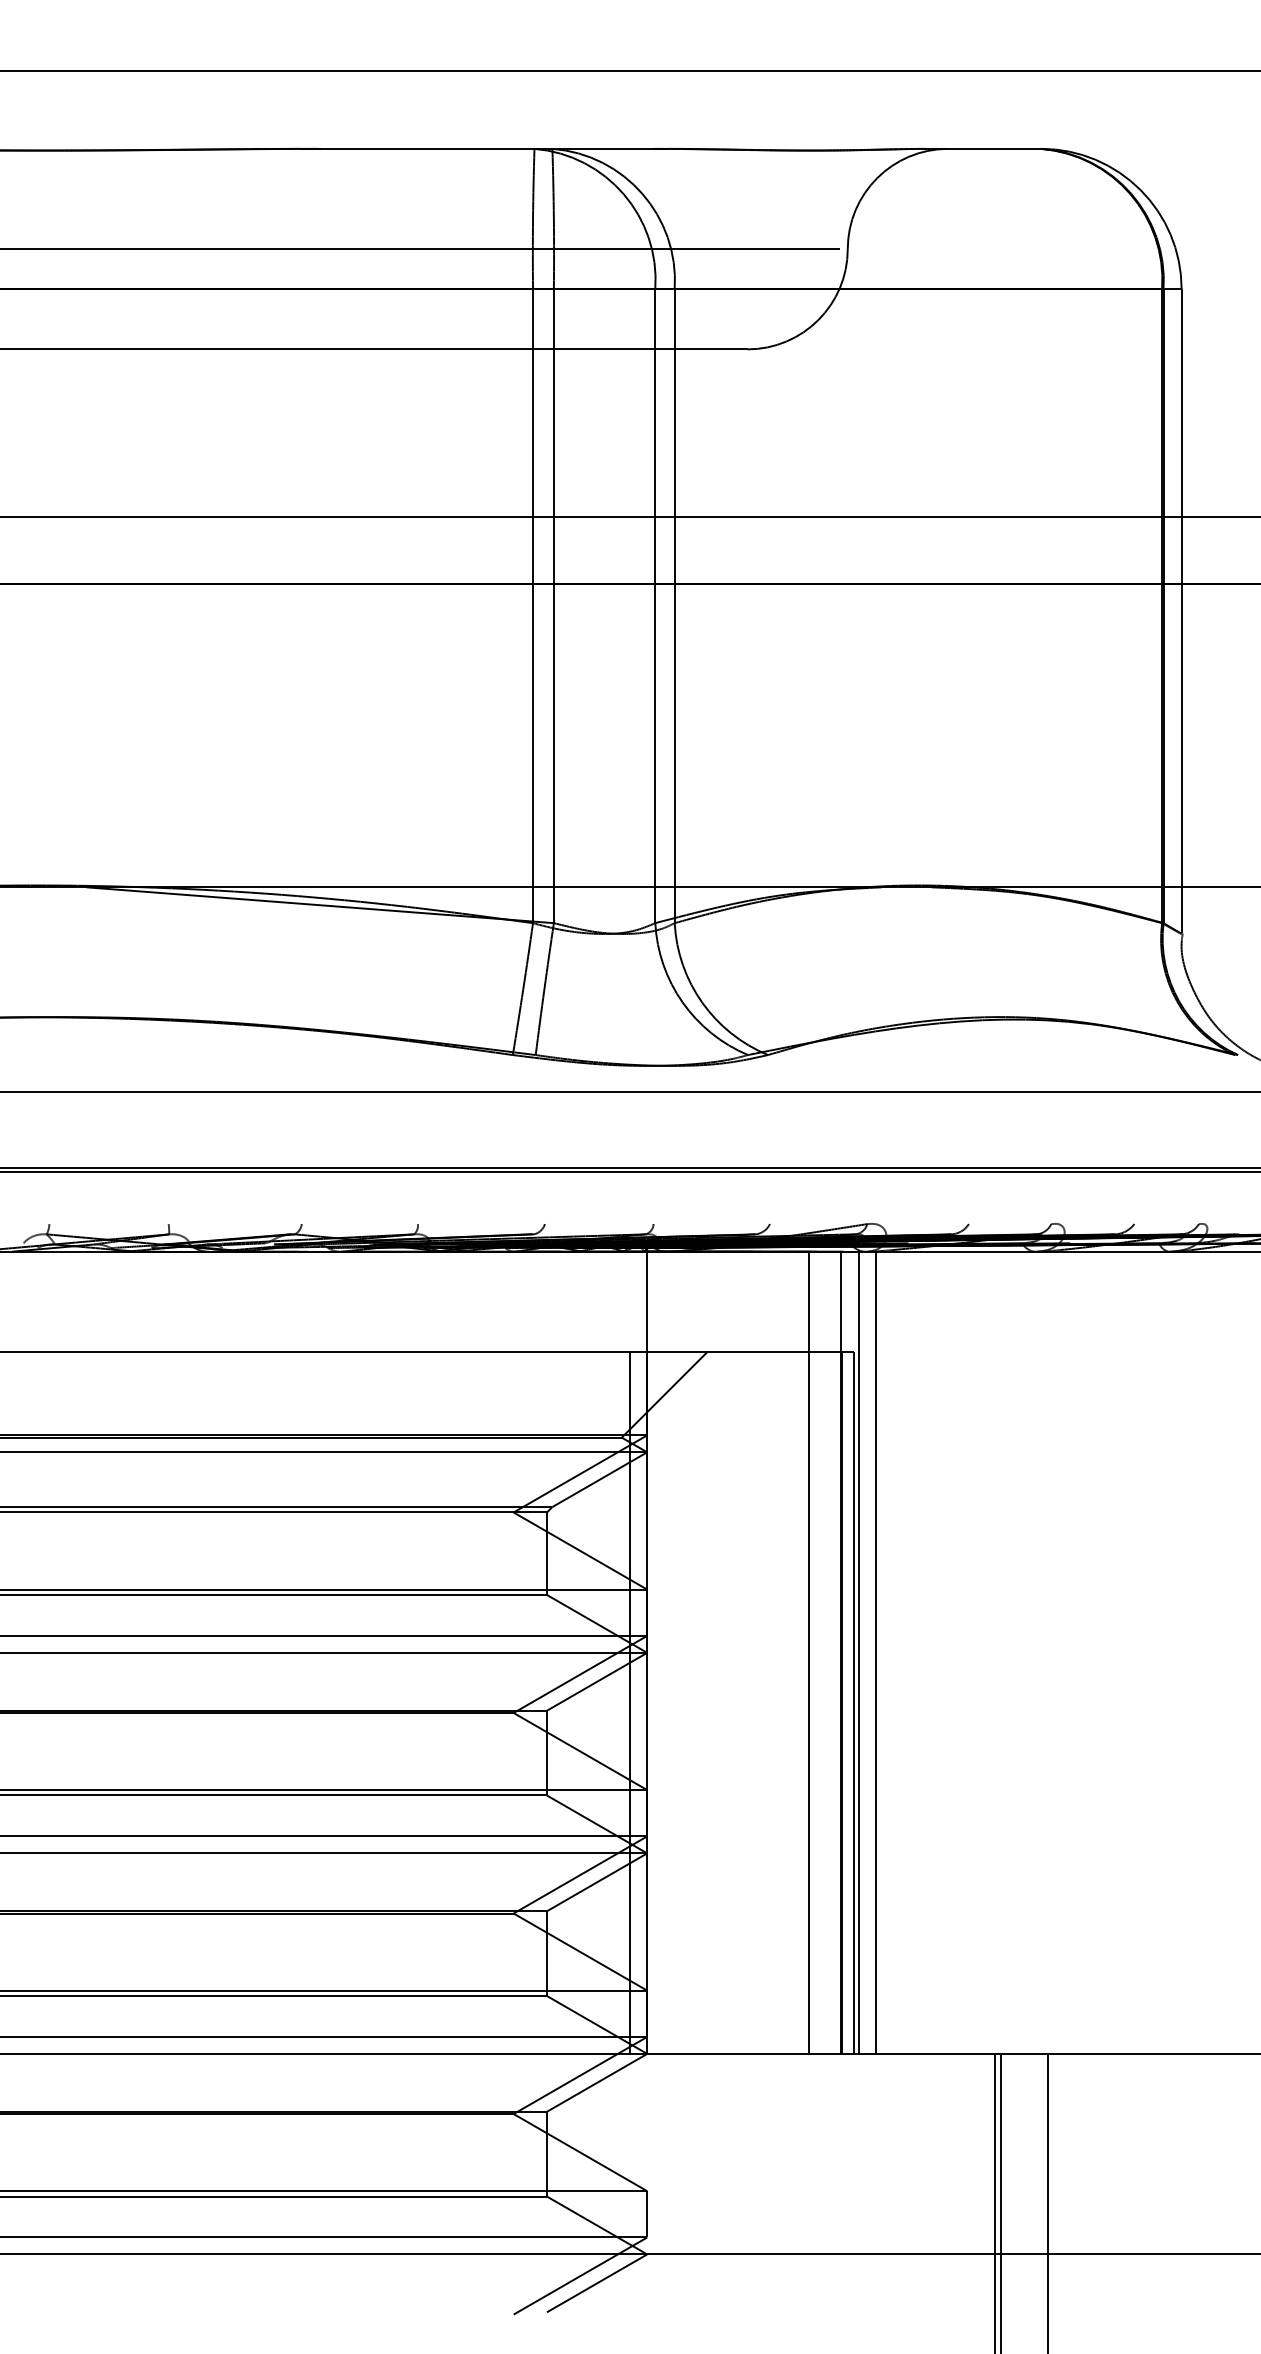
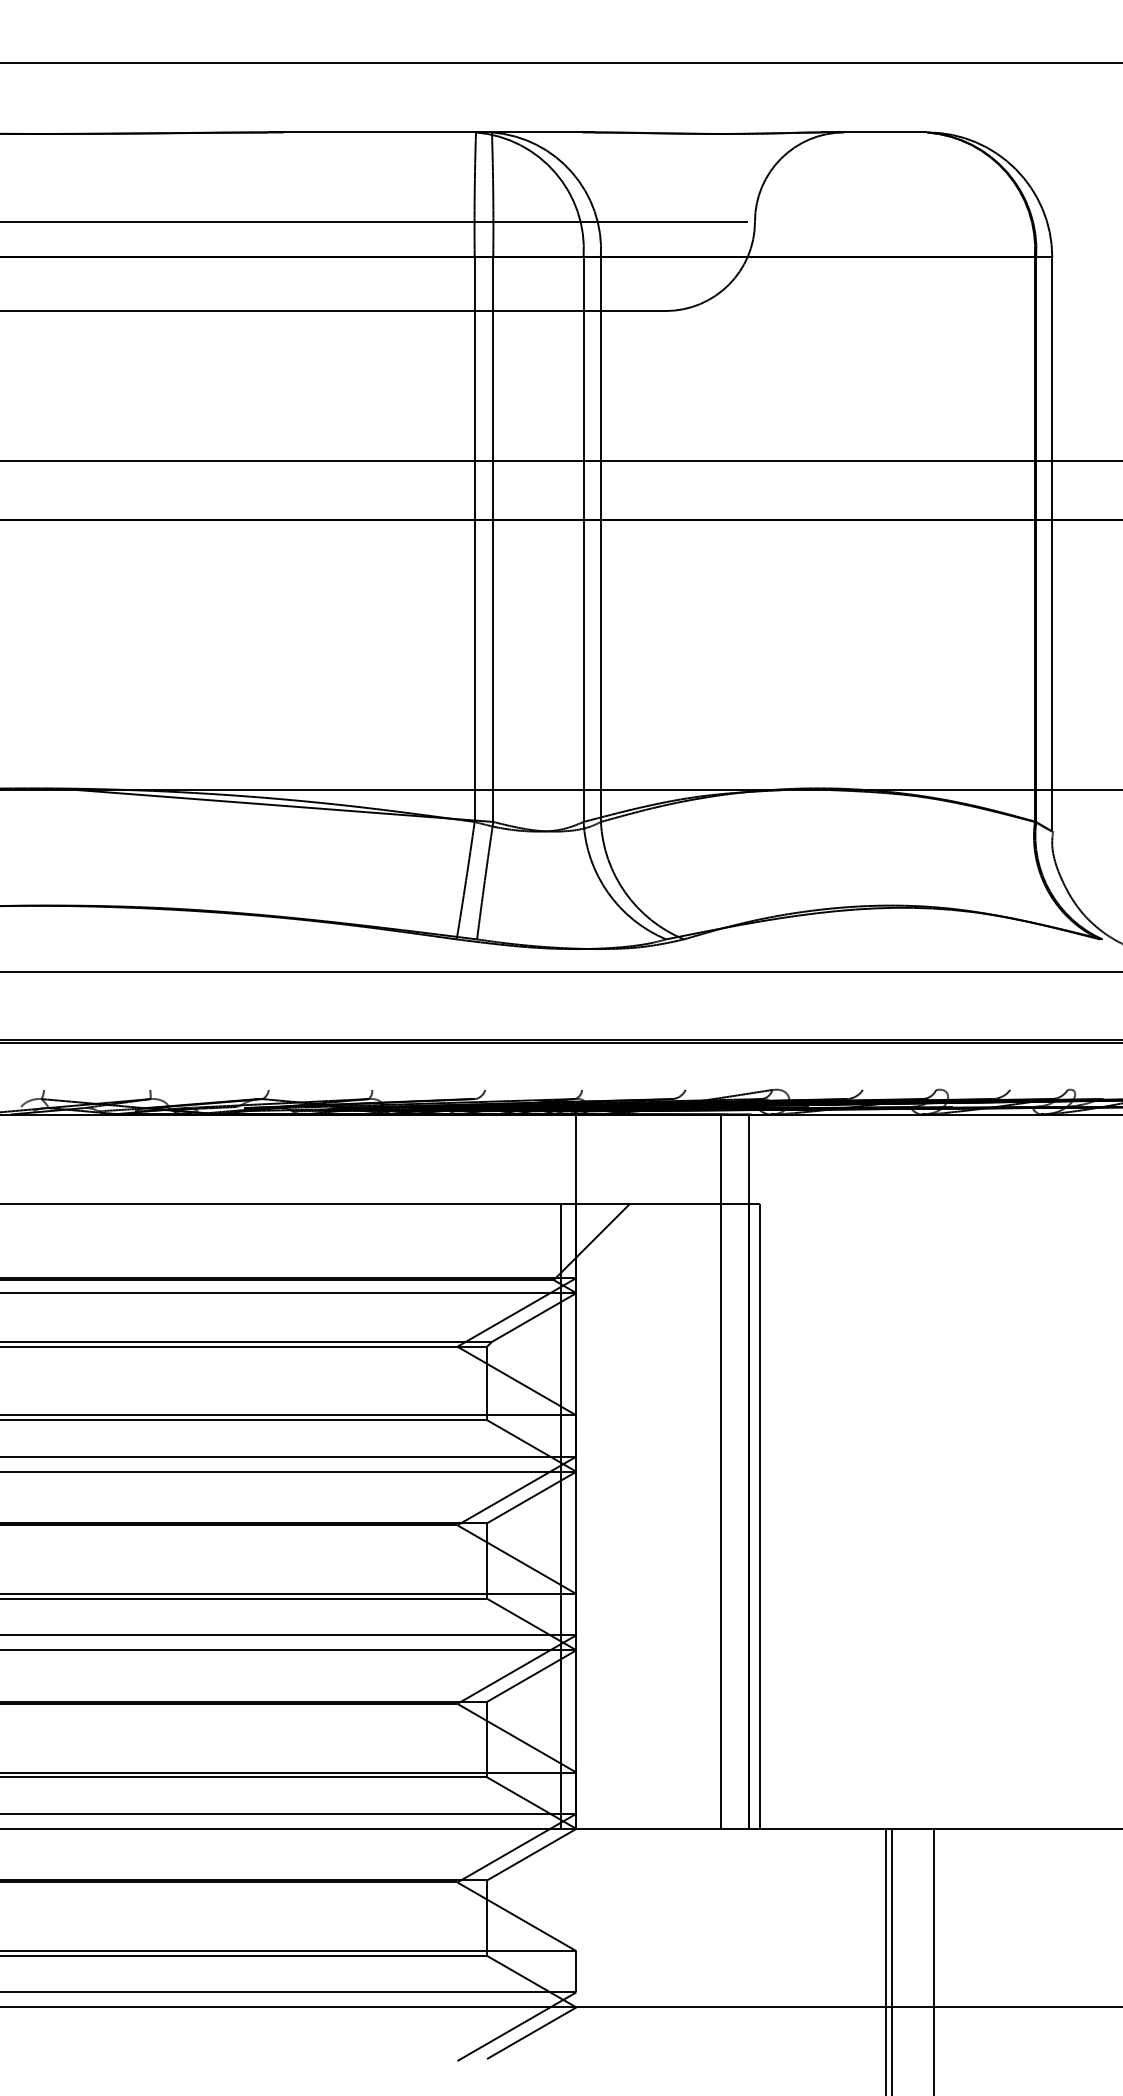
line: (859, 1652) -> (765, 1471), removed
line: (876, 1652) -> (780, 1471), removed

